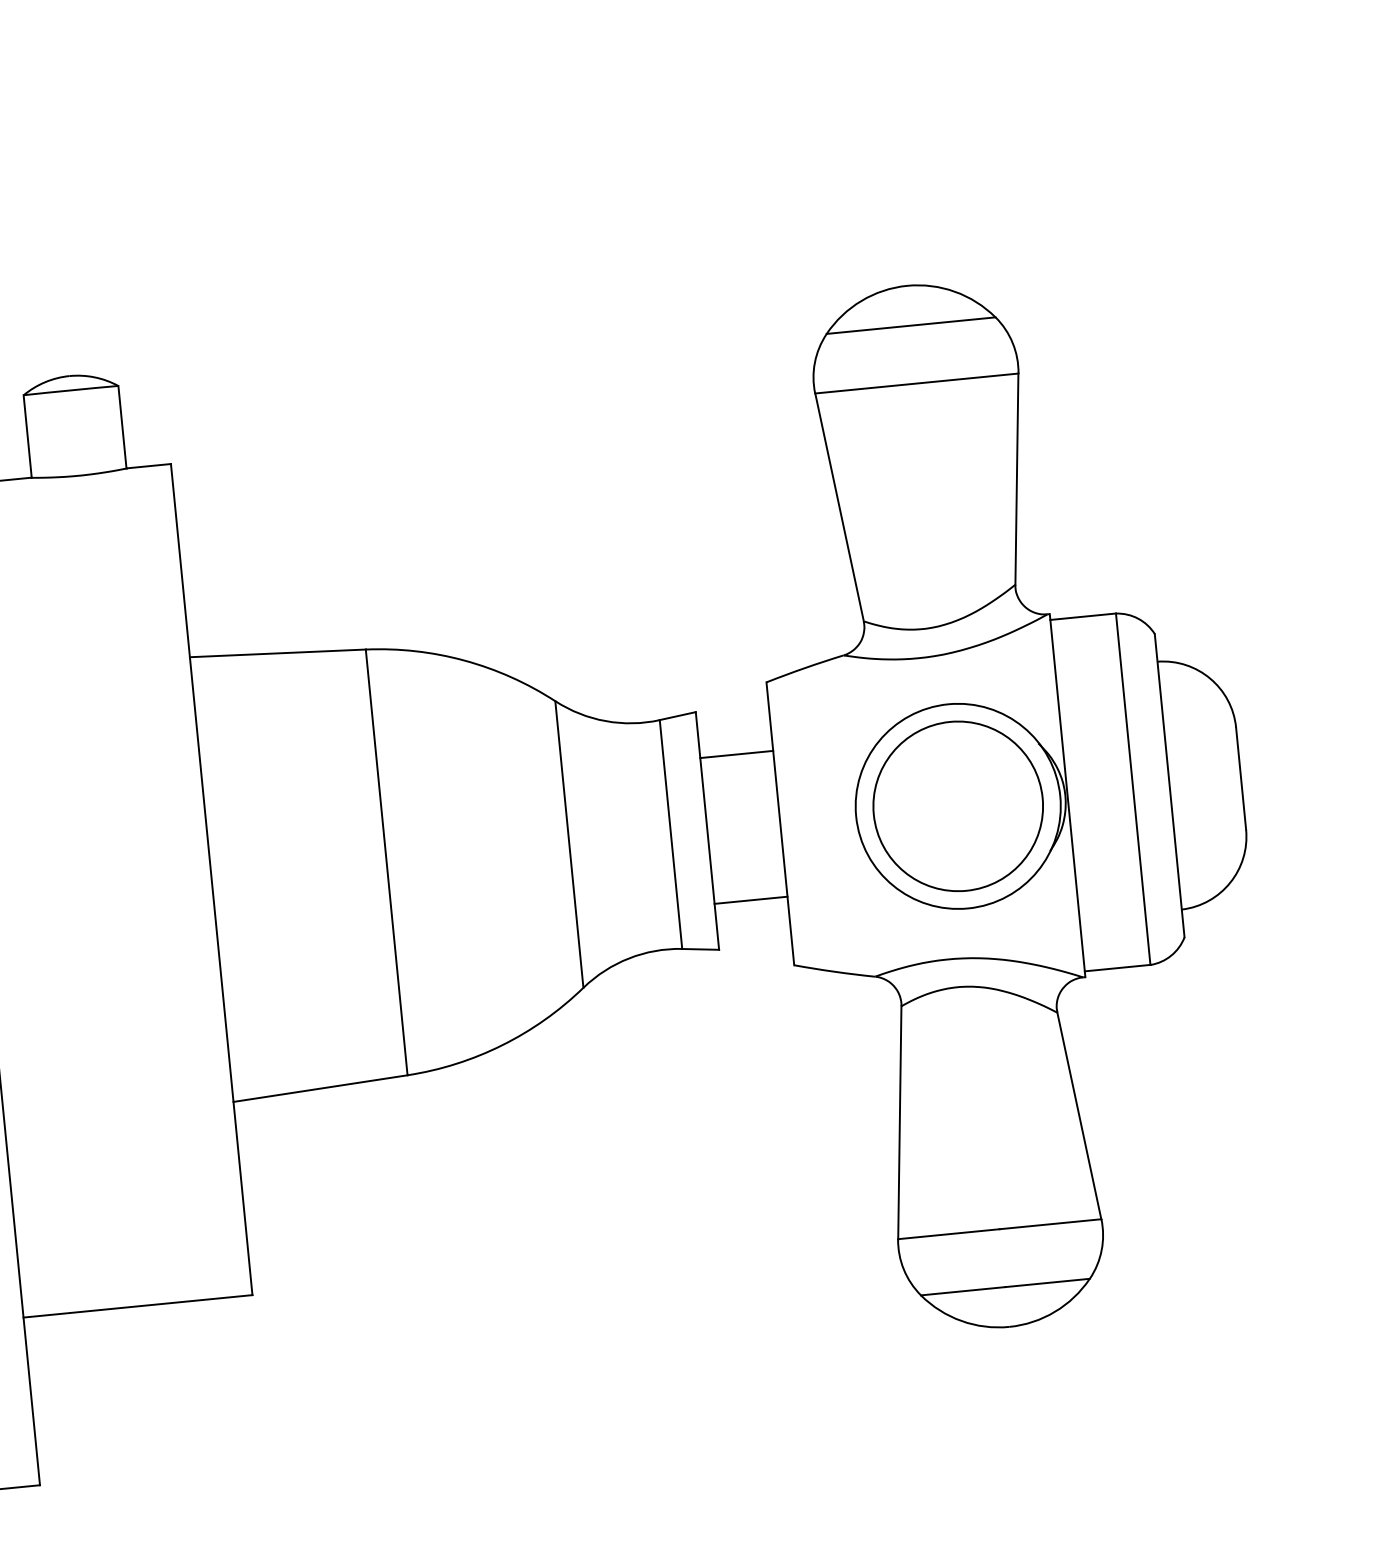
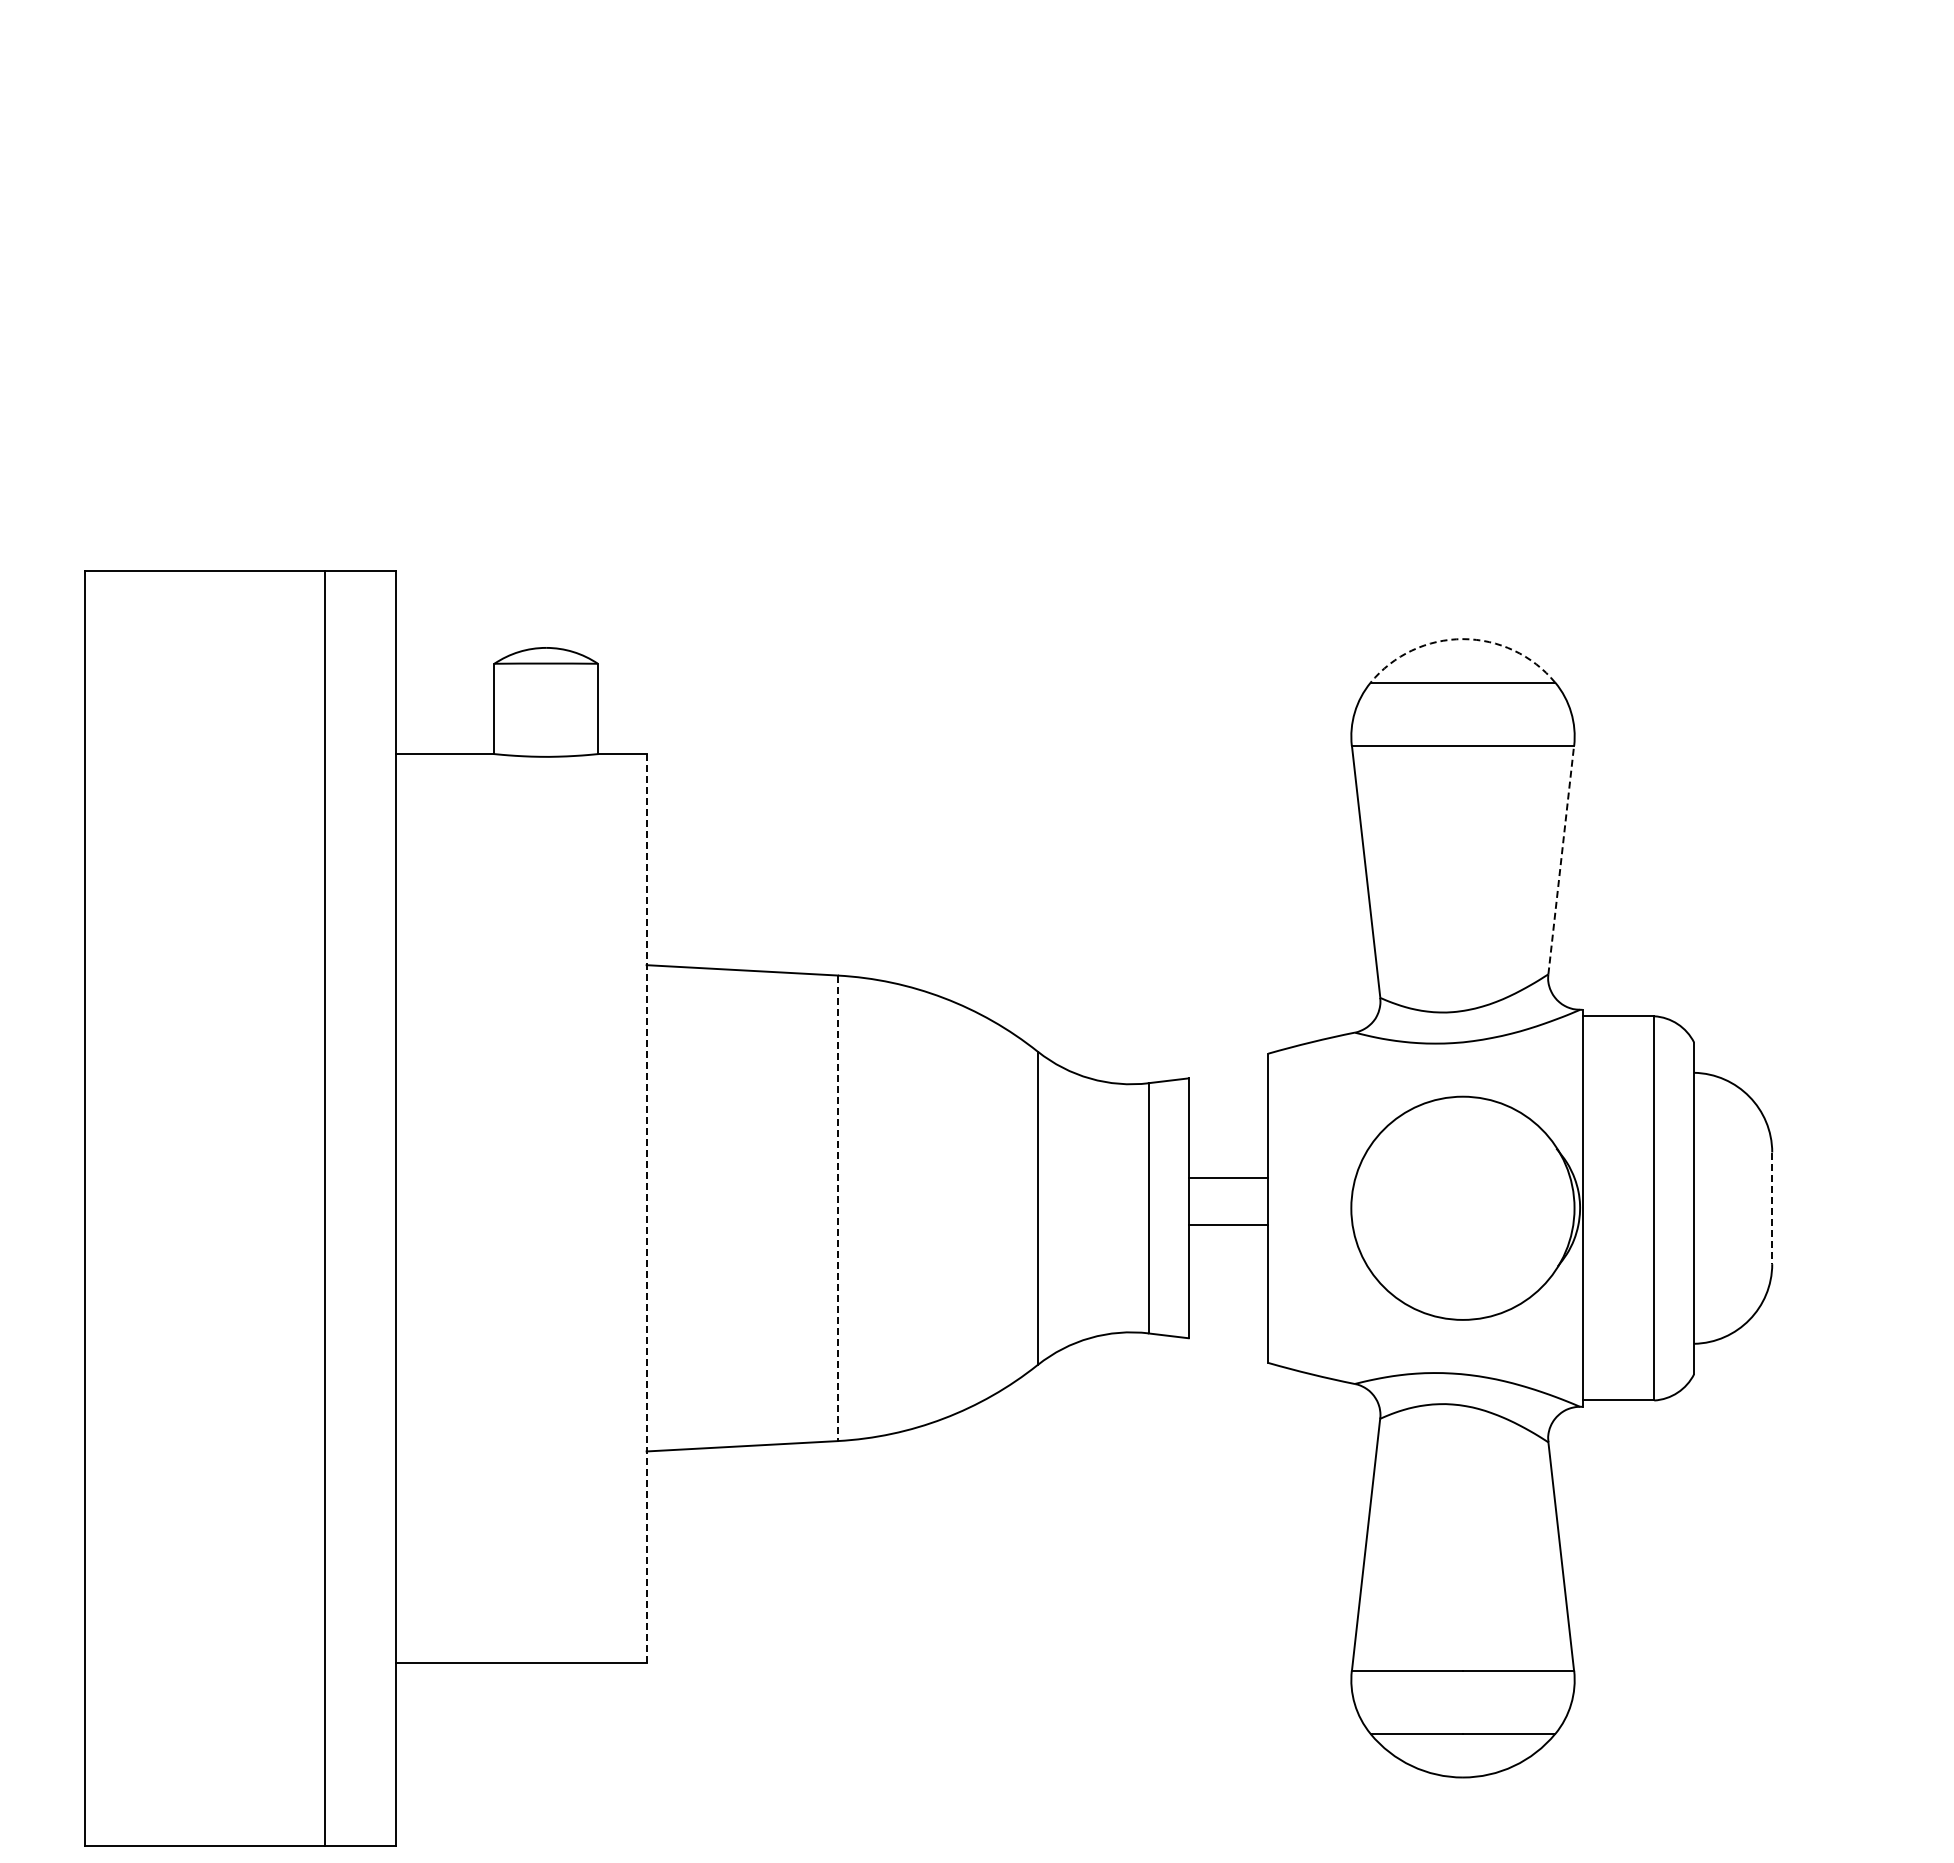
arc: (906, 286) -> (1462, 639), solid -> dashed
line: (1017, 479) -> (1561, 860), solid -> dashed
line: (736, 754) -> (1228, 1224), moved
line: (1241, 778) -> (1772, 1208), solid -> dashed
circle: (957, 806) -> (1462, 1208), removed
line: (386, 862) -> (837, 1208), solid -> dashed
line: (211, 878) -> (646, 1207), solid -> dashed
line: (751, 900) -> (1228, 1178), moved

